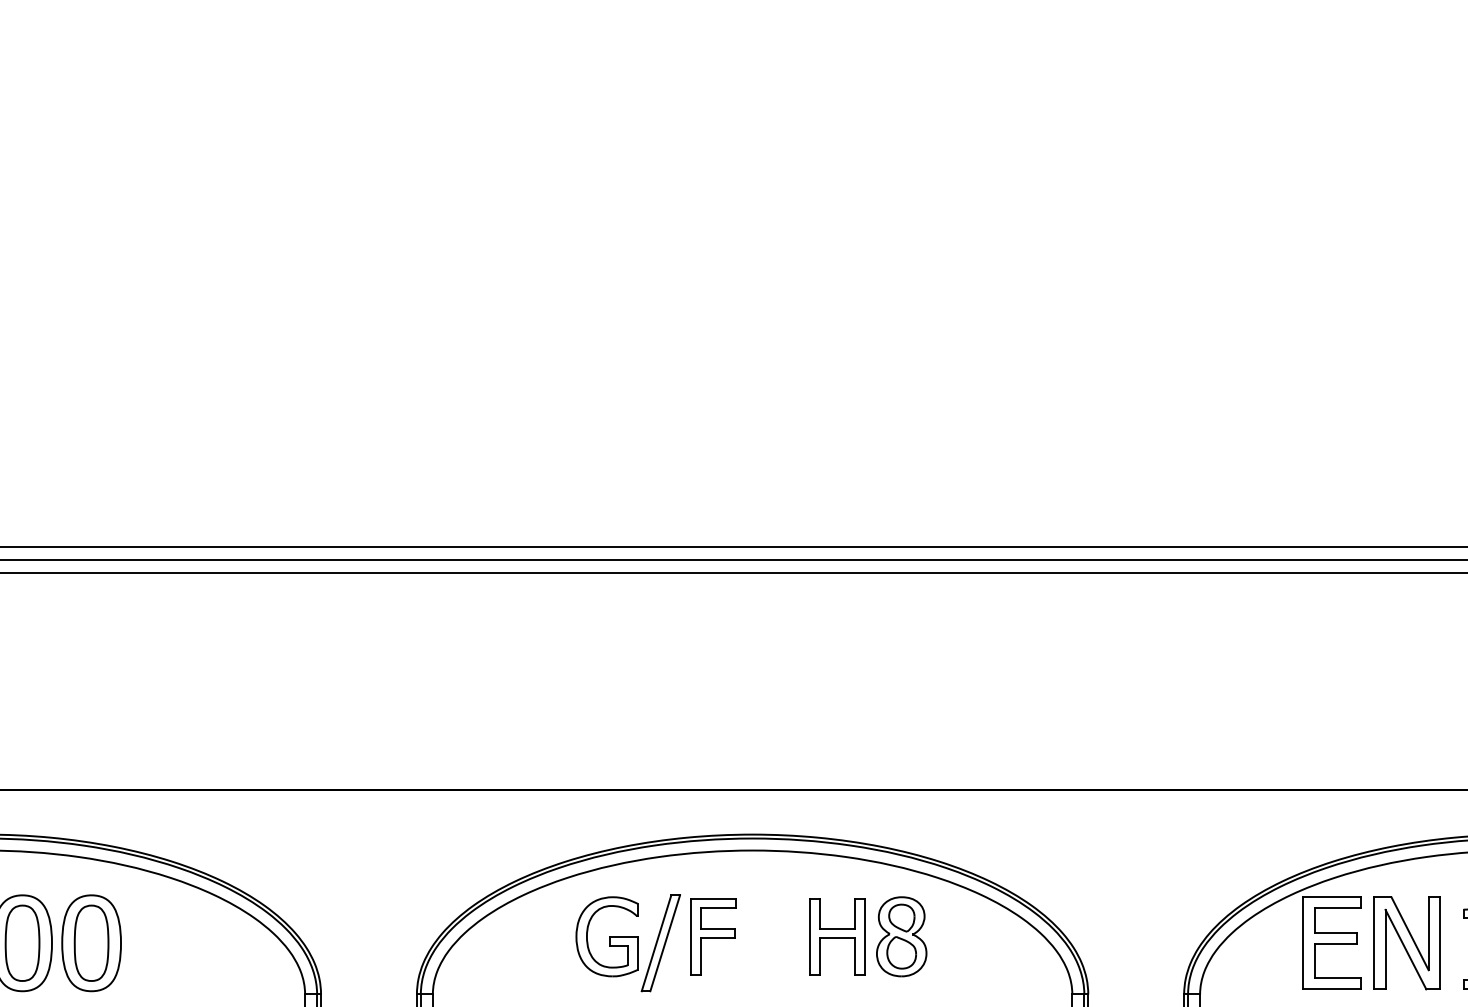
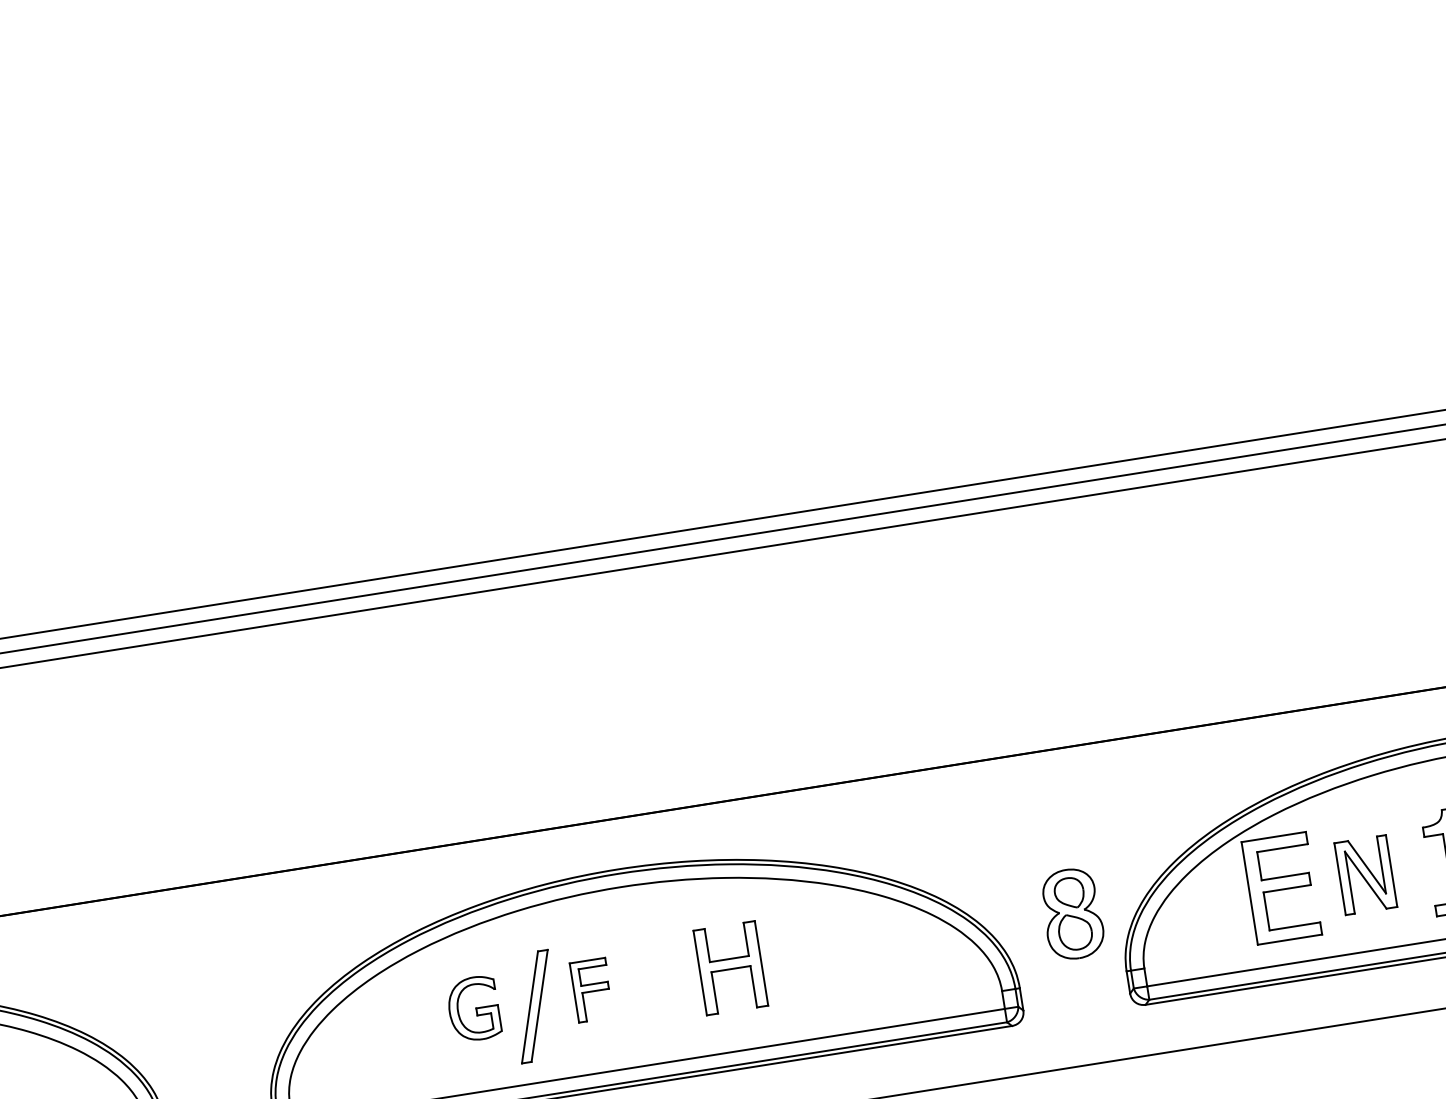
part: (606, 936) -> (473, 1008), size x0.7
part: (713, 936) -> (592, 989), size x0.7
part: (901, 936) -> (1072, 913), moved
part: (1406, 943) -> (1365, 875), size x0.7

